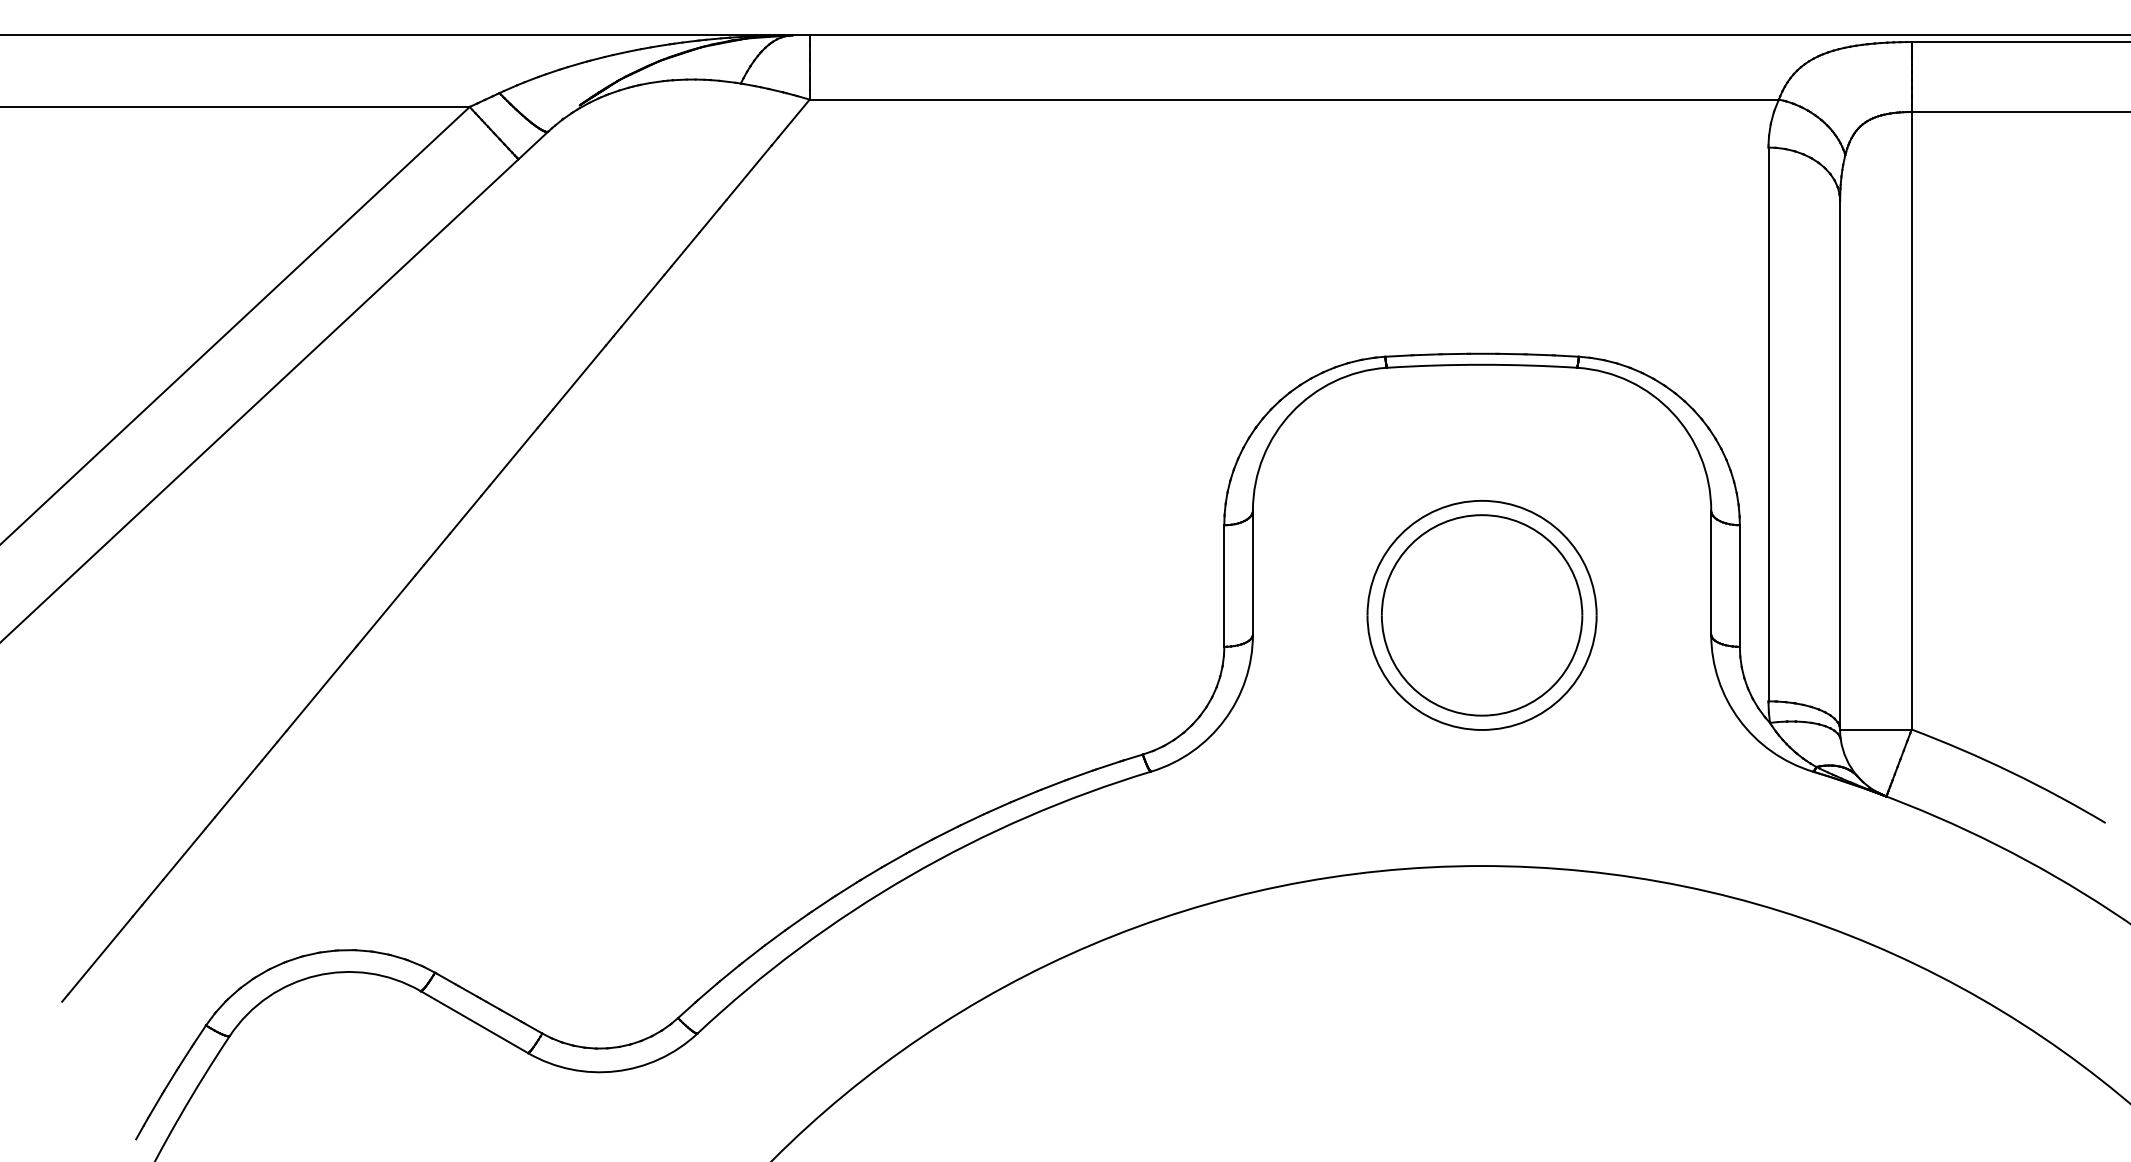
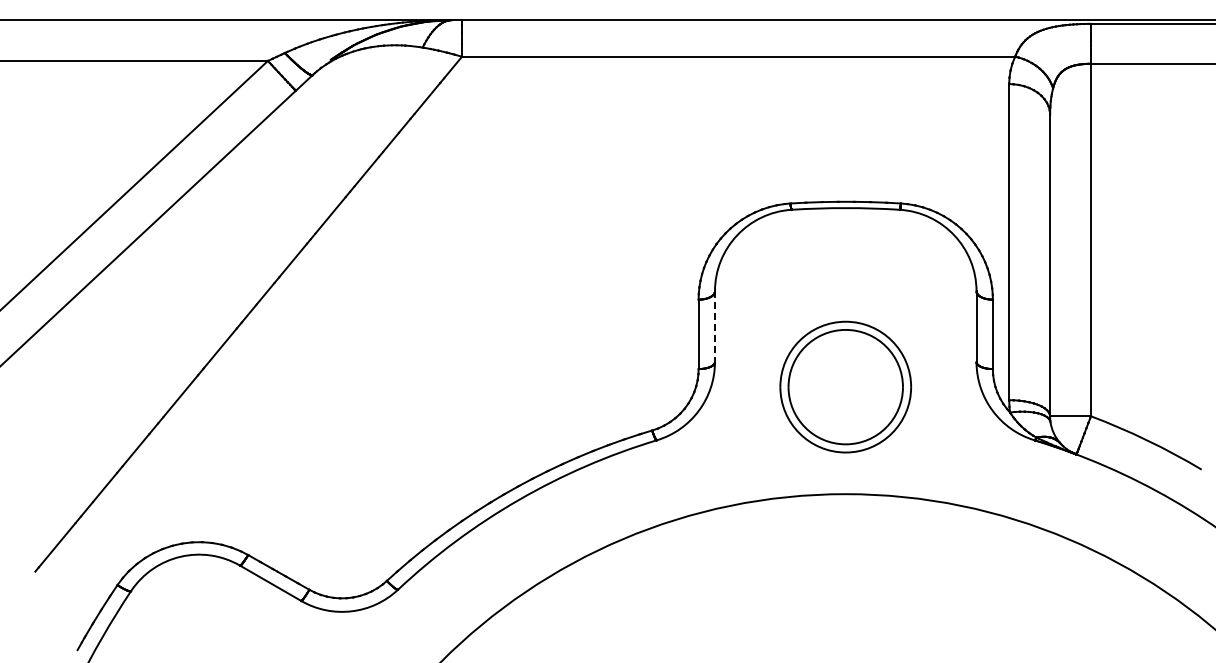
line: (1252, 573) -> (714, 327), solid -> dashed
part: (1481, 614) -> (845, 386), moved

